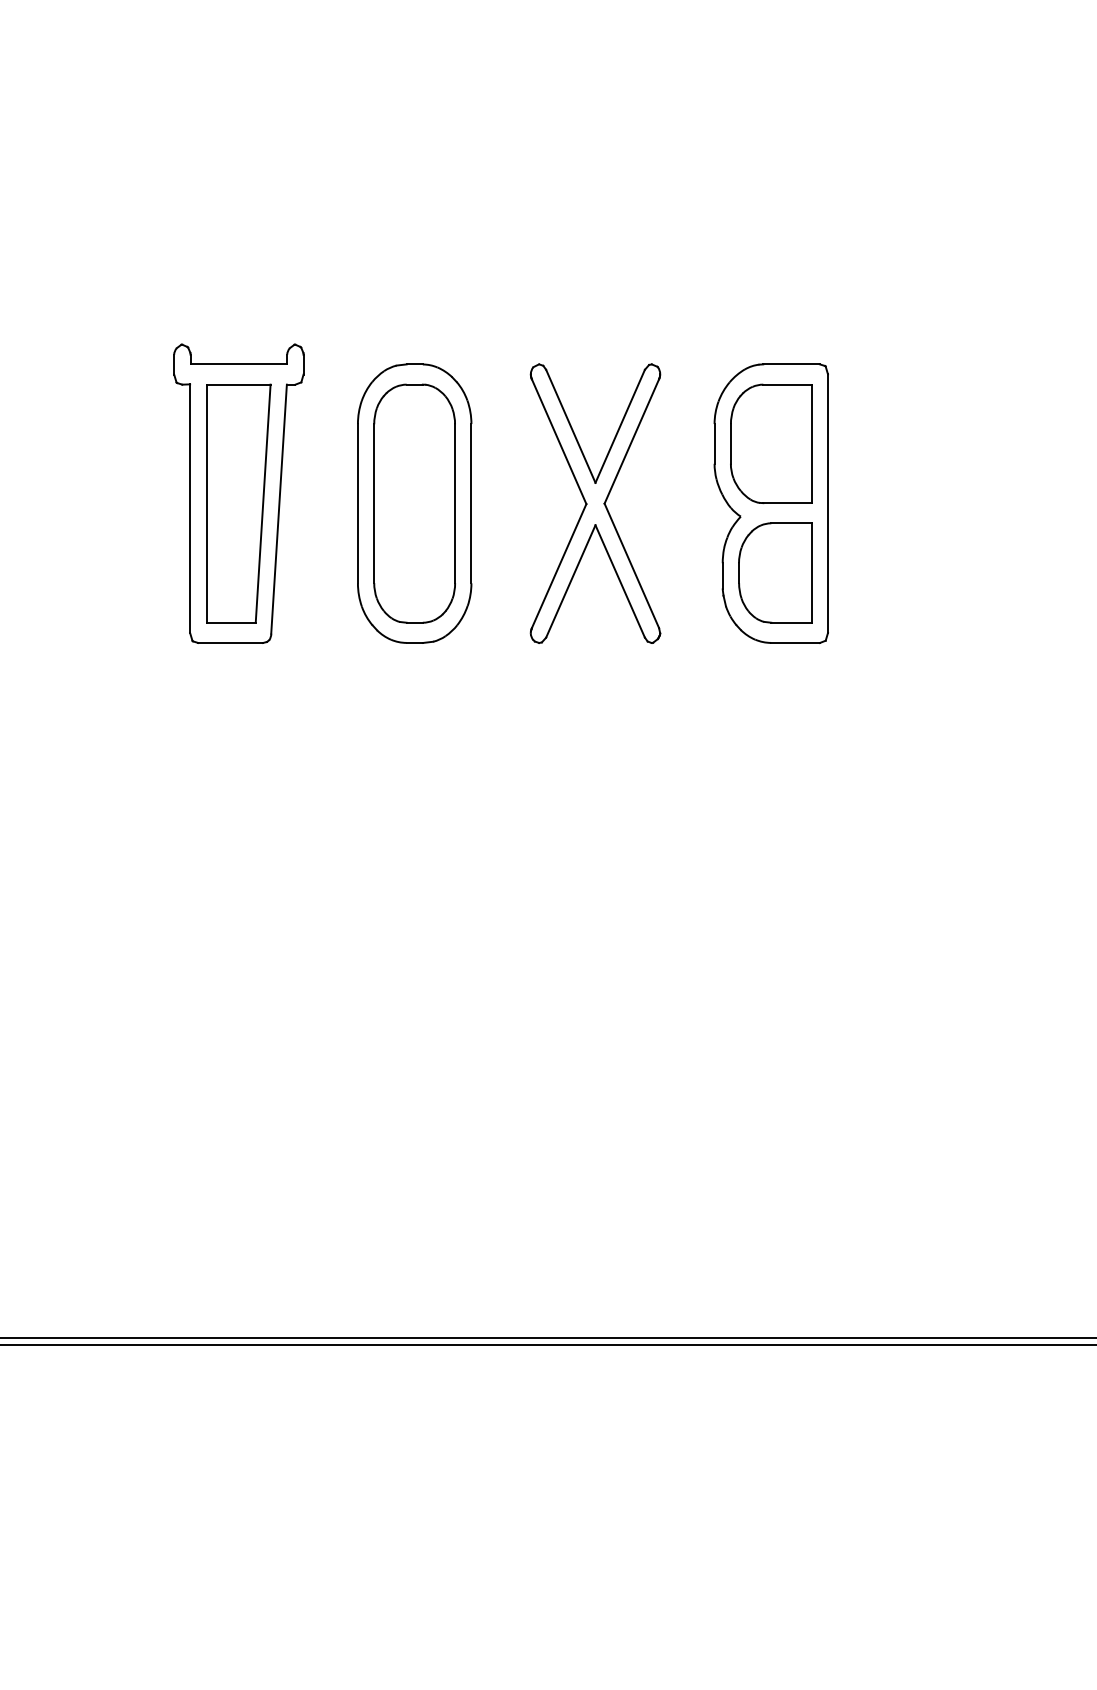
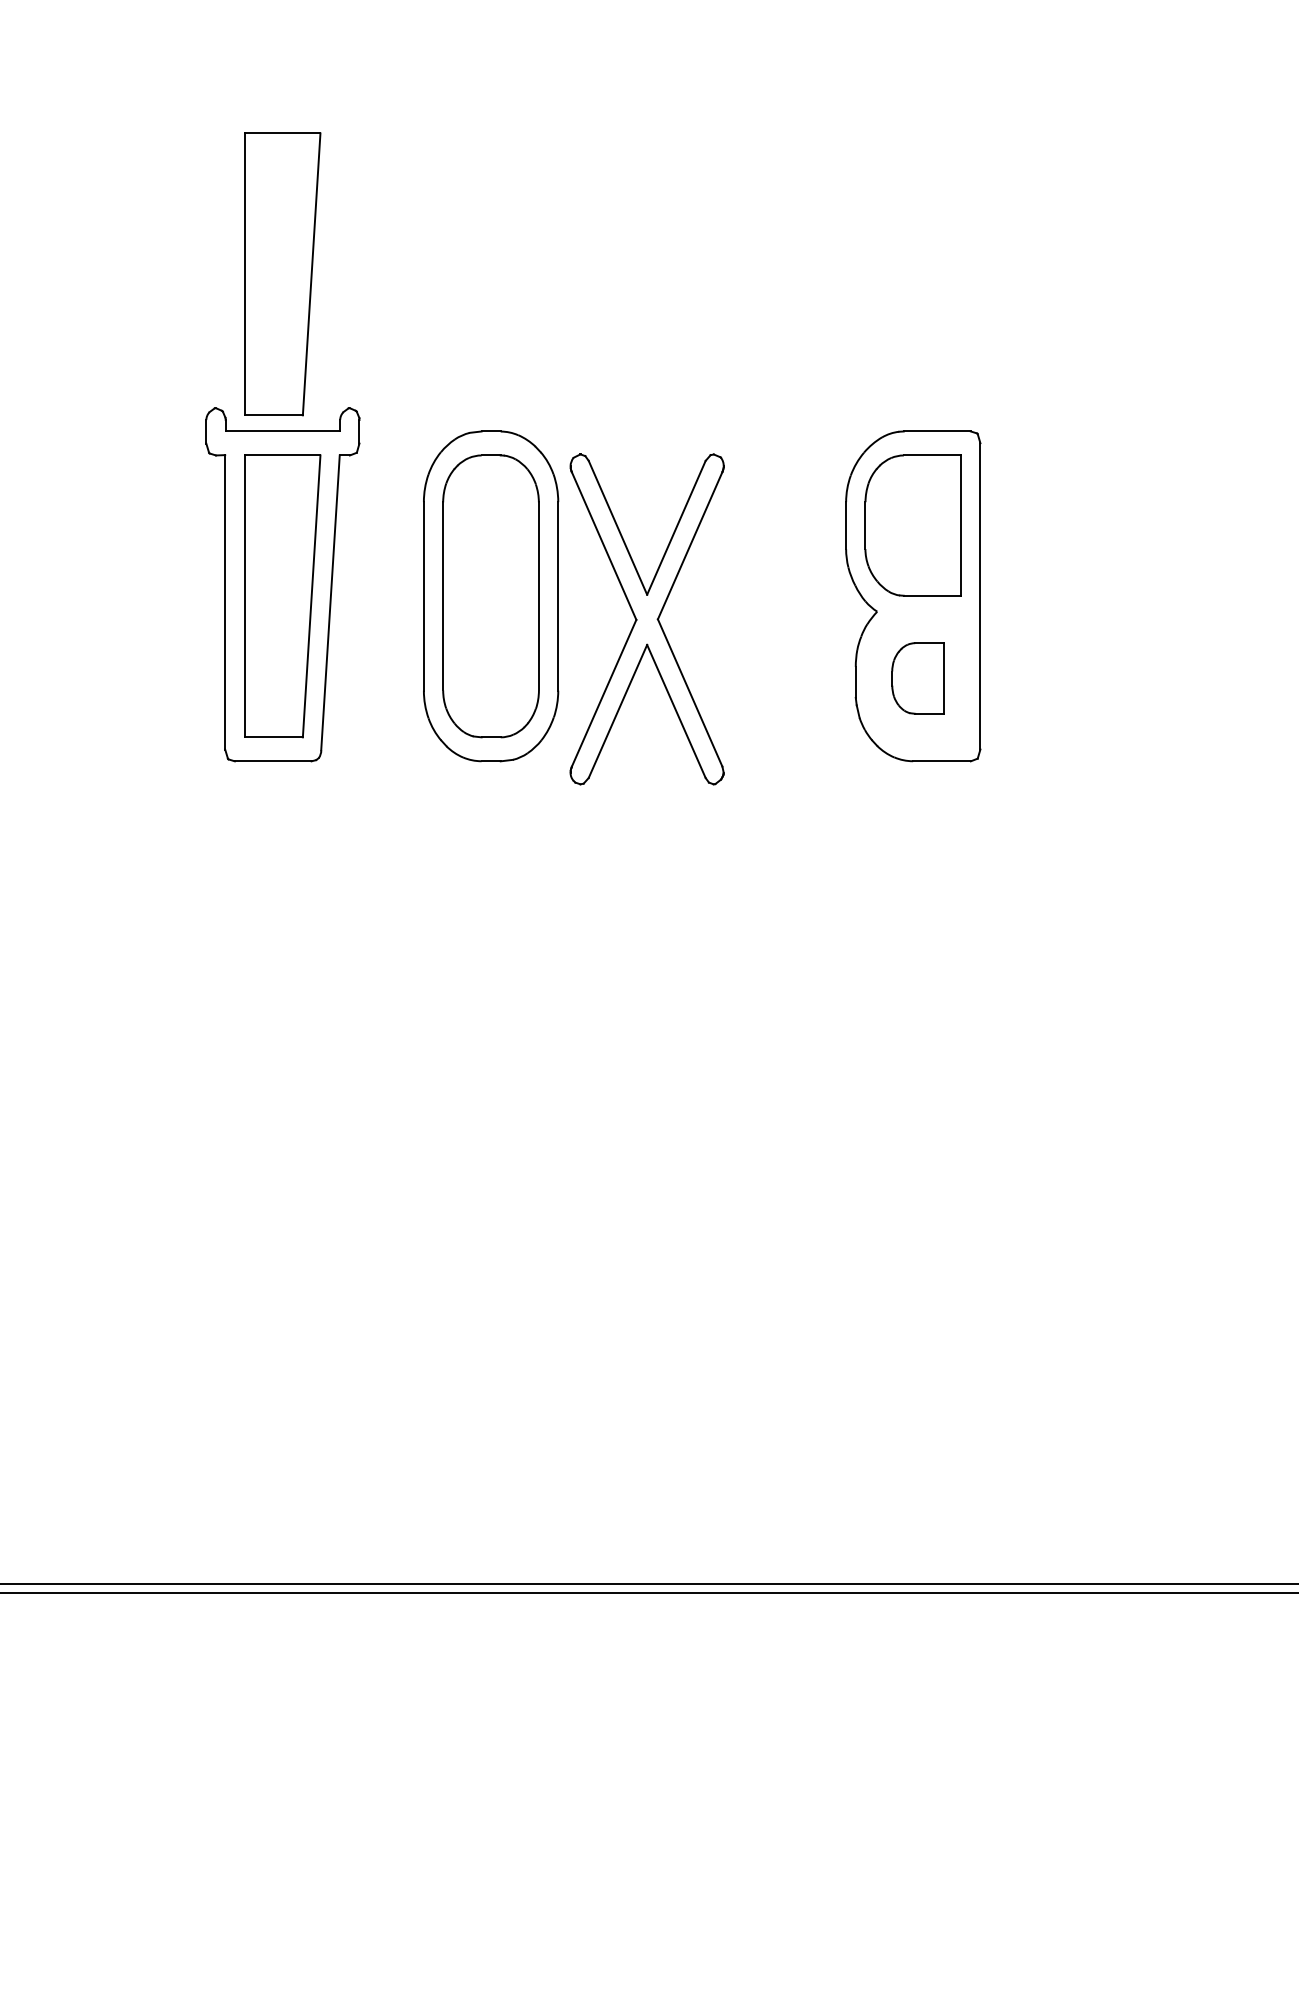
part: (238, 231) -> (282, 274), added
part: (594, 503) -> (646, 619), moved
part: (774, 573) -> (917, 678), size x0.6

